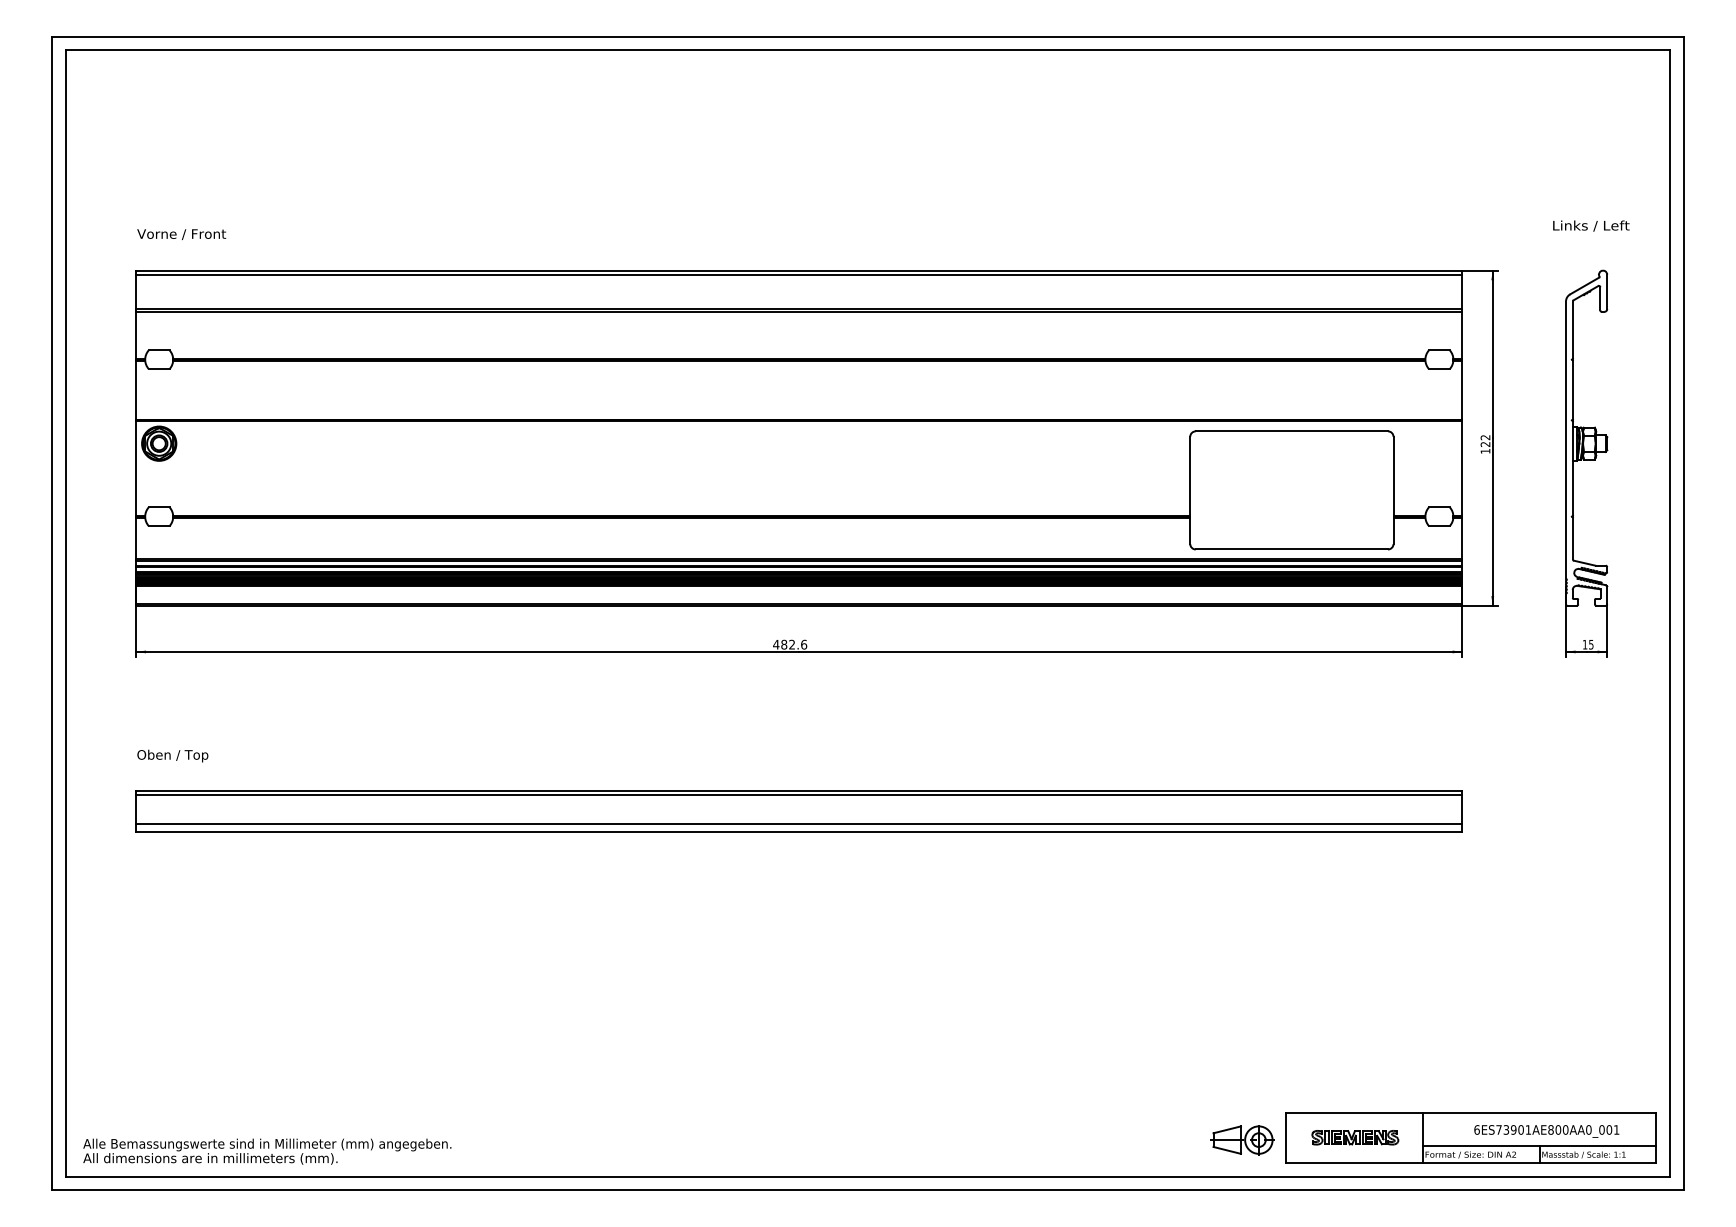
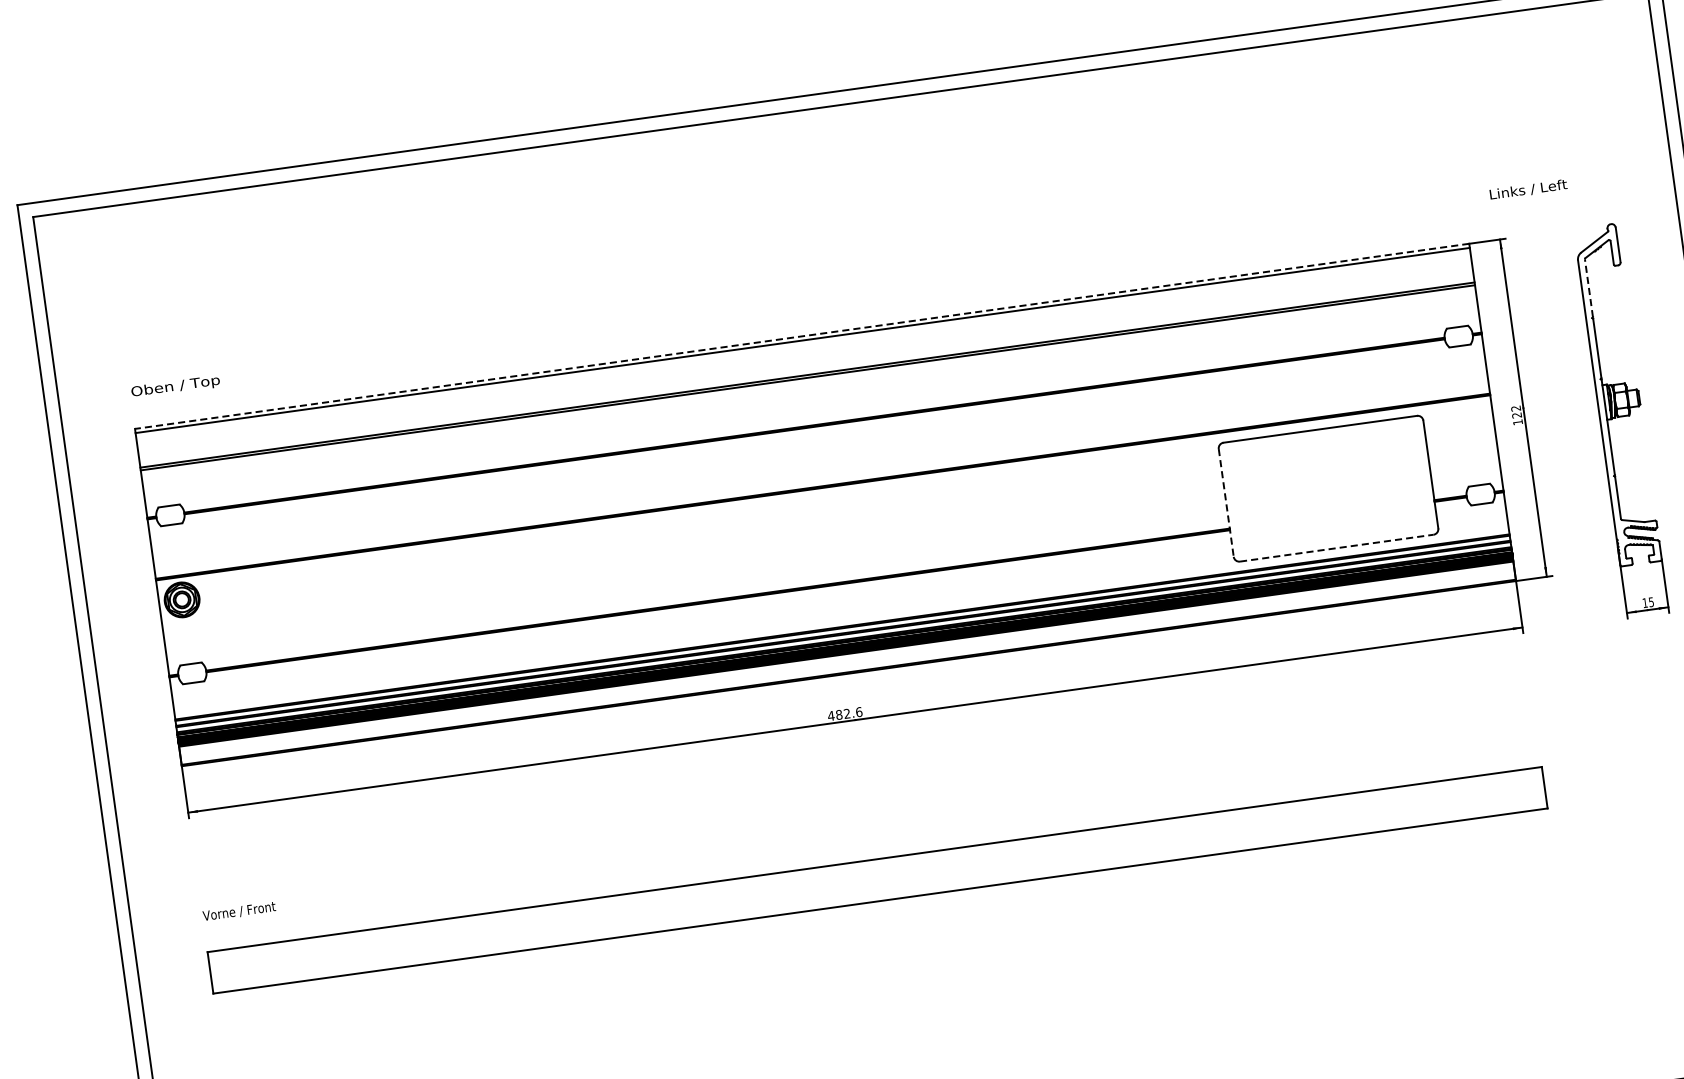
text: (1591, 225) -> (1528, 189), moved
text: (181, 234) -> (175, 386), Vorne / Front -> Oben / Top
line: (799, 270) -> (802, 336), solid -> dashed
line: (1572, 330) -> (1588, 288), solid -> dashed
line: (1190, 490) -> (1226, 502), solid -> dashed
line: (1292, 549) -> (1337, 548), solid -> dashed
text: (172, 755) -> (239, 911), Oben / Top -> Vorne / Front
line: (799, 794) -> (875, 863), removed
line: (799, 823) -> (879, 892), removed

